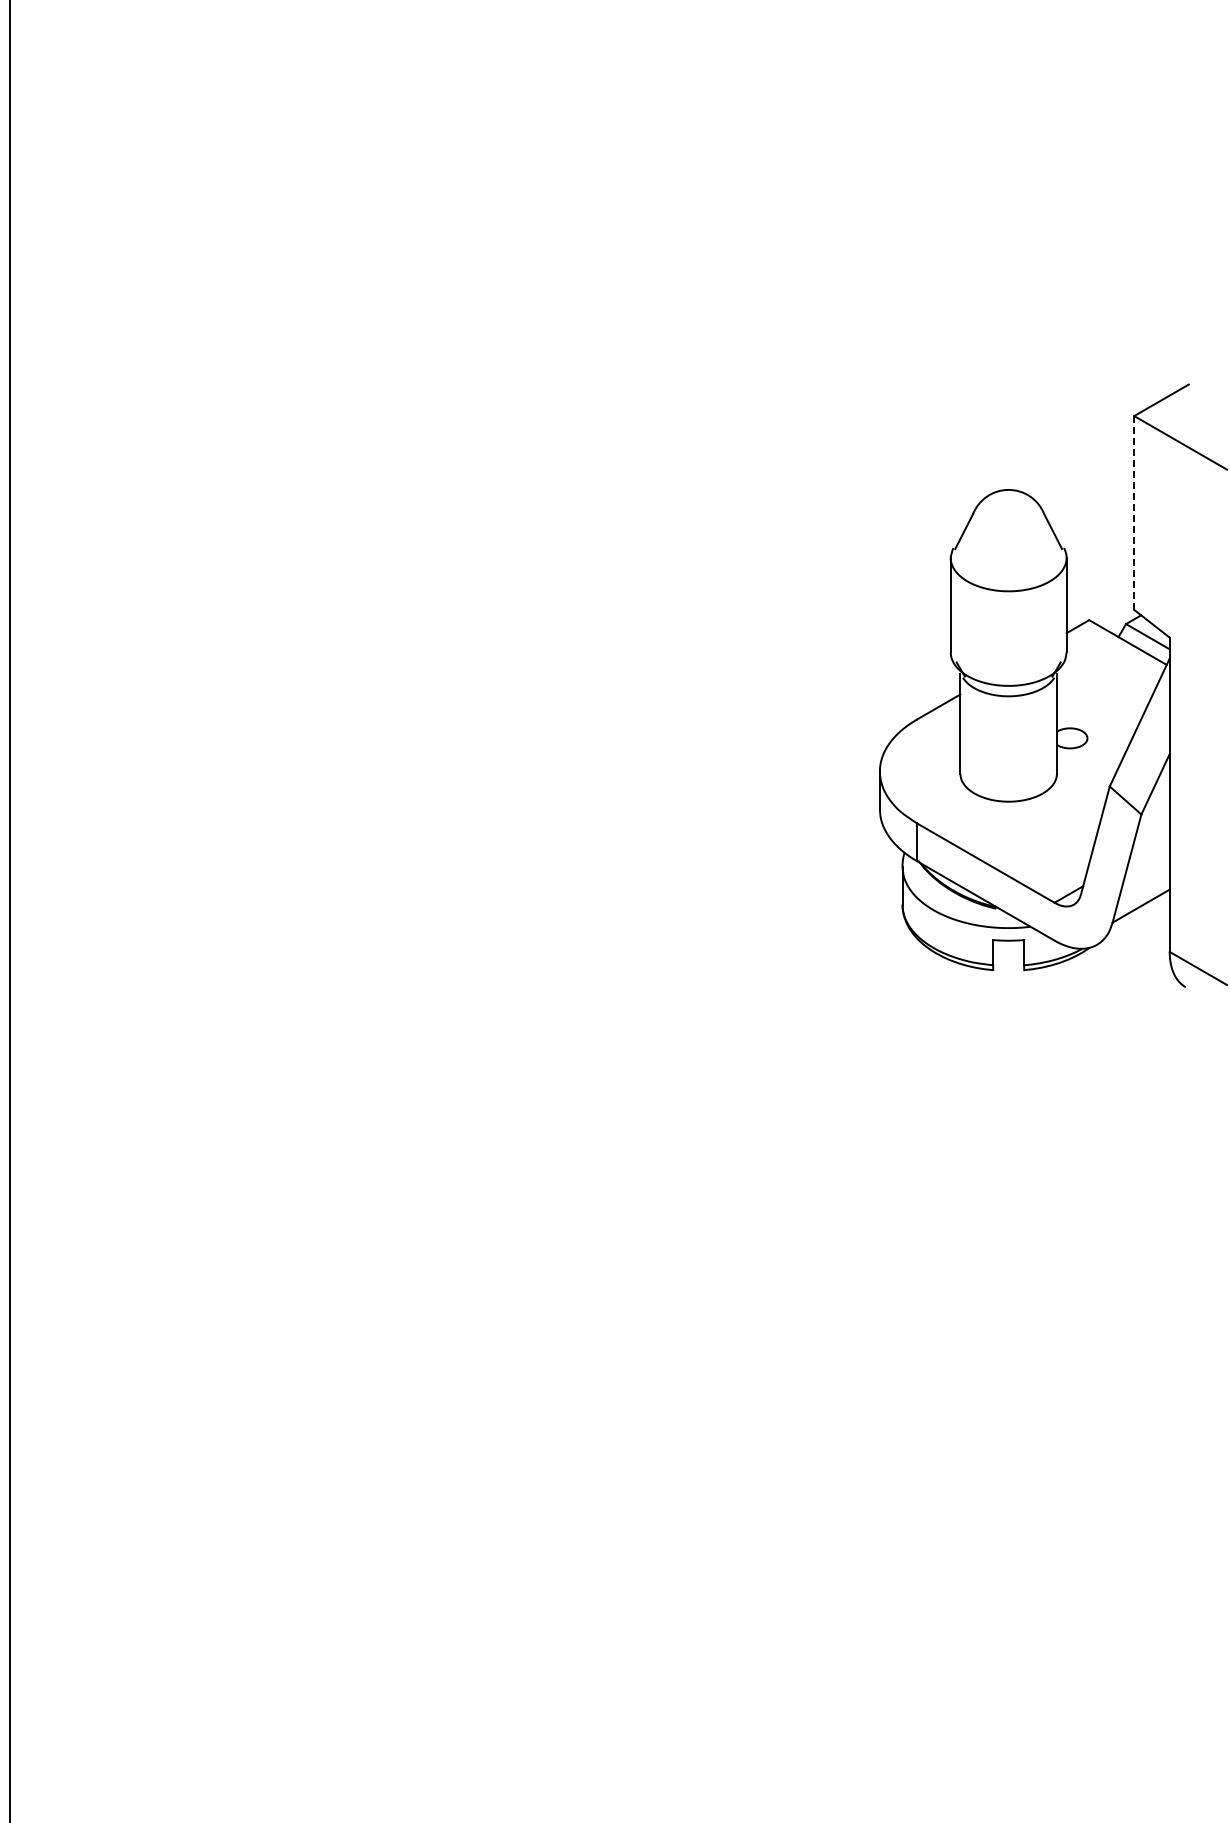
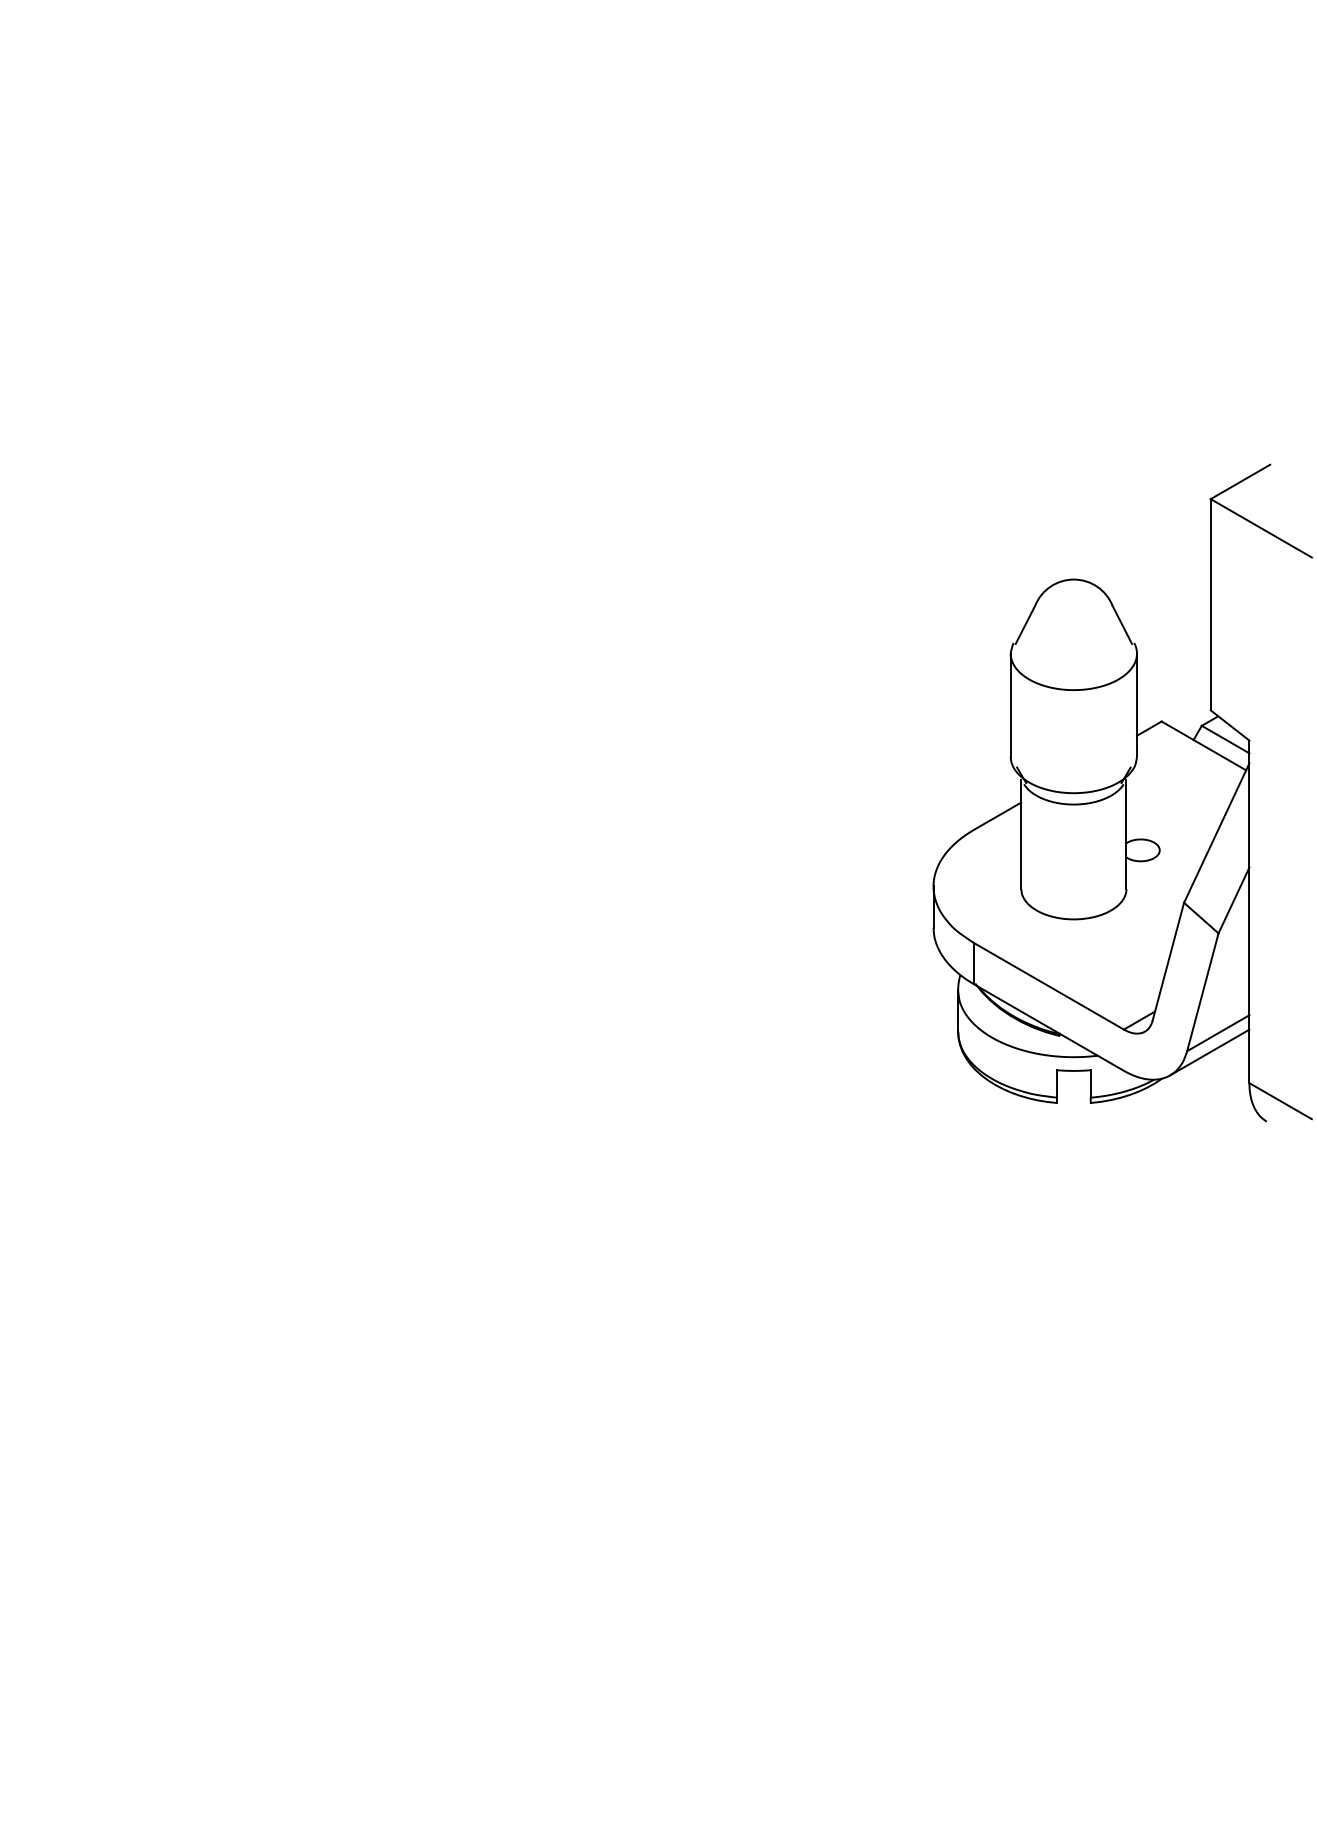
line: (1134, 513) -> (1211, 605), dashed -> solid
line: (1133, 923) -> (1209, 1052), added

